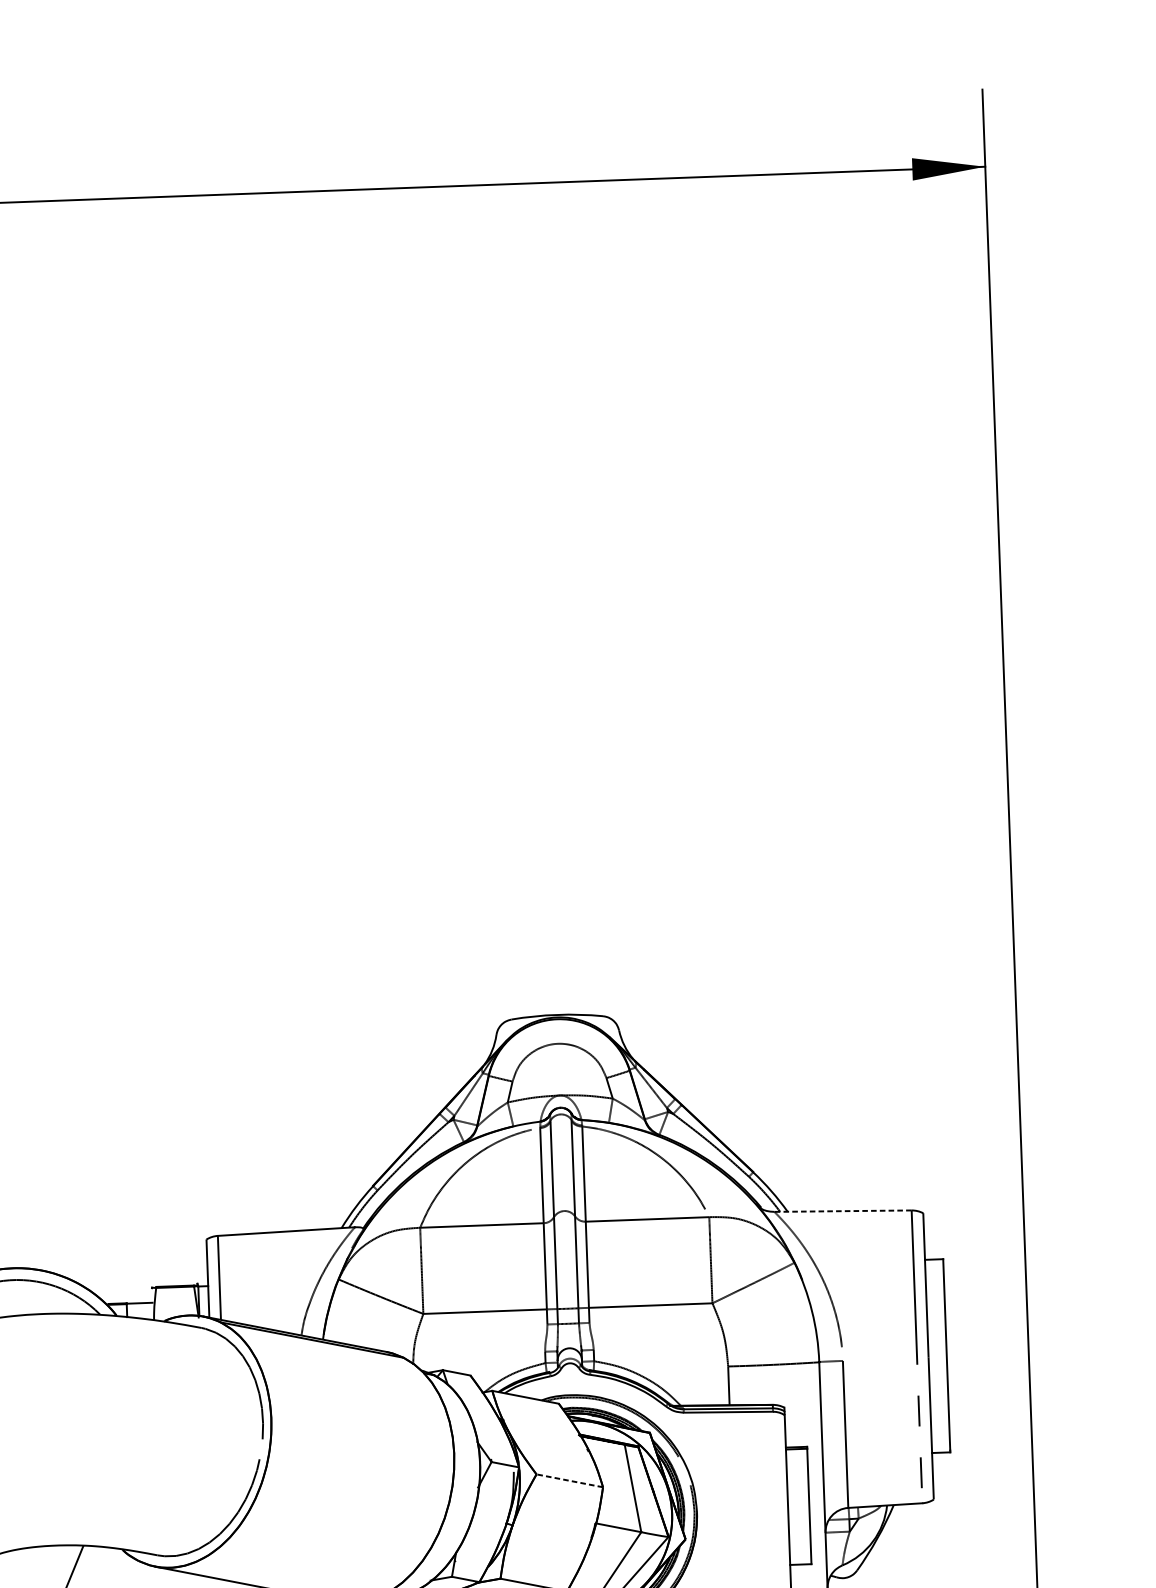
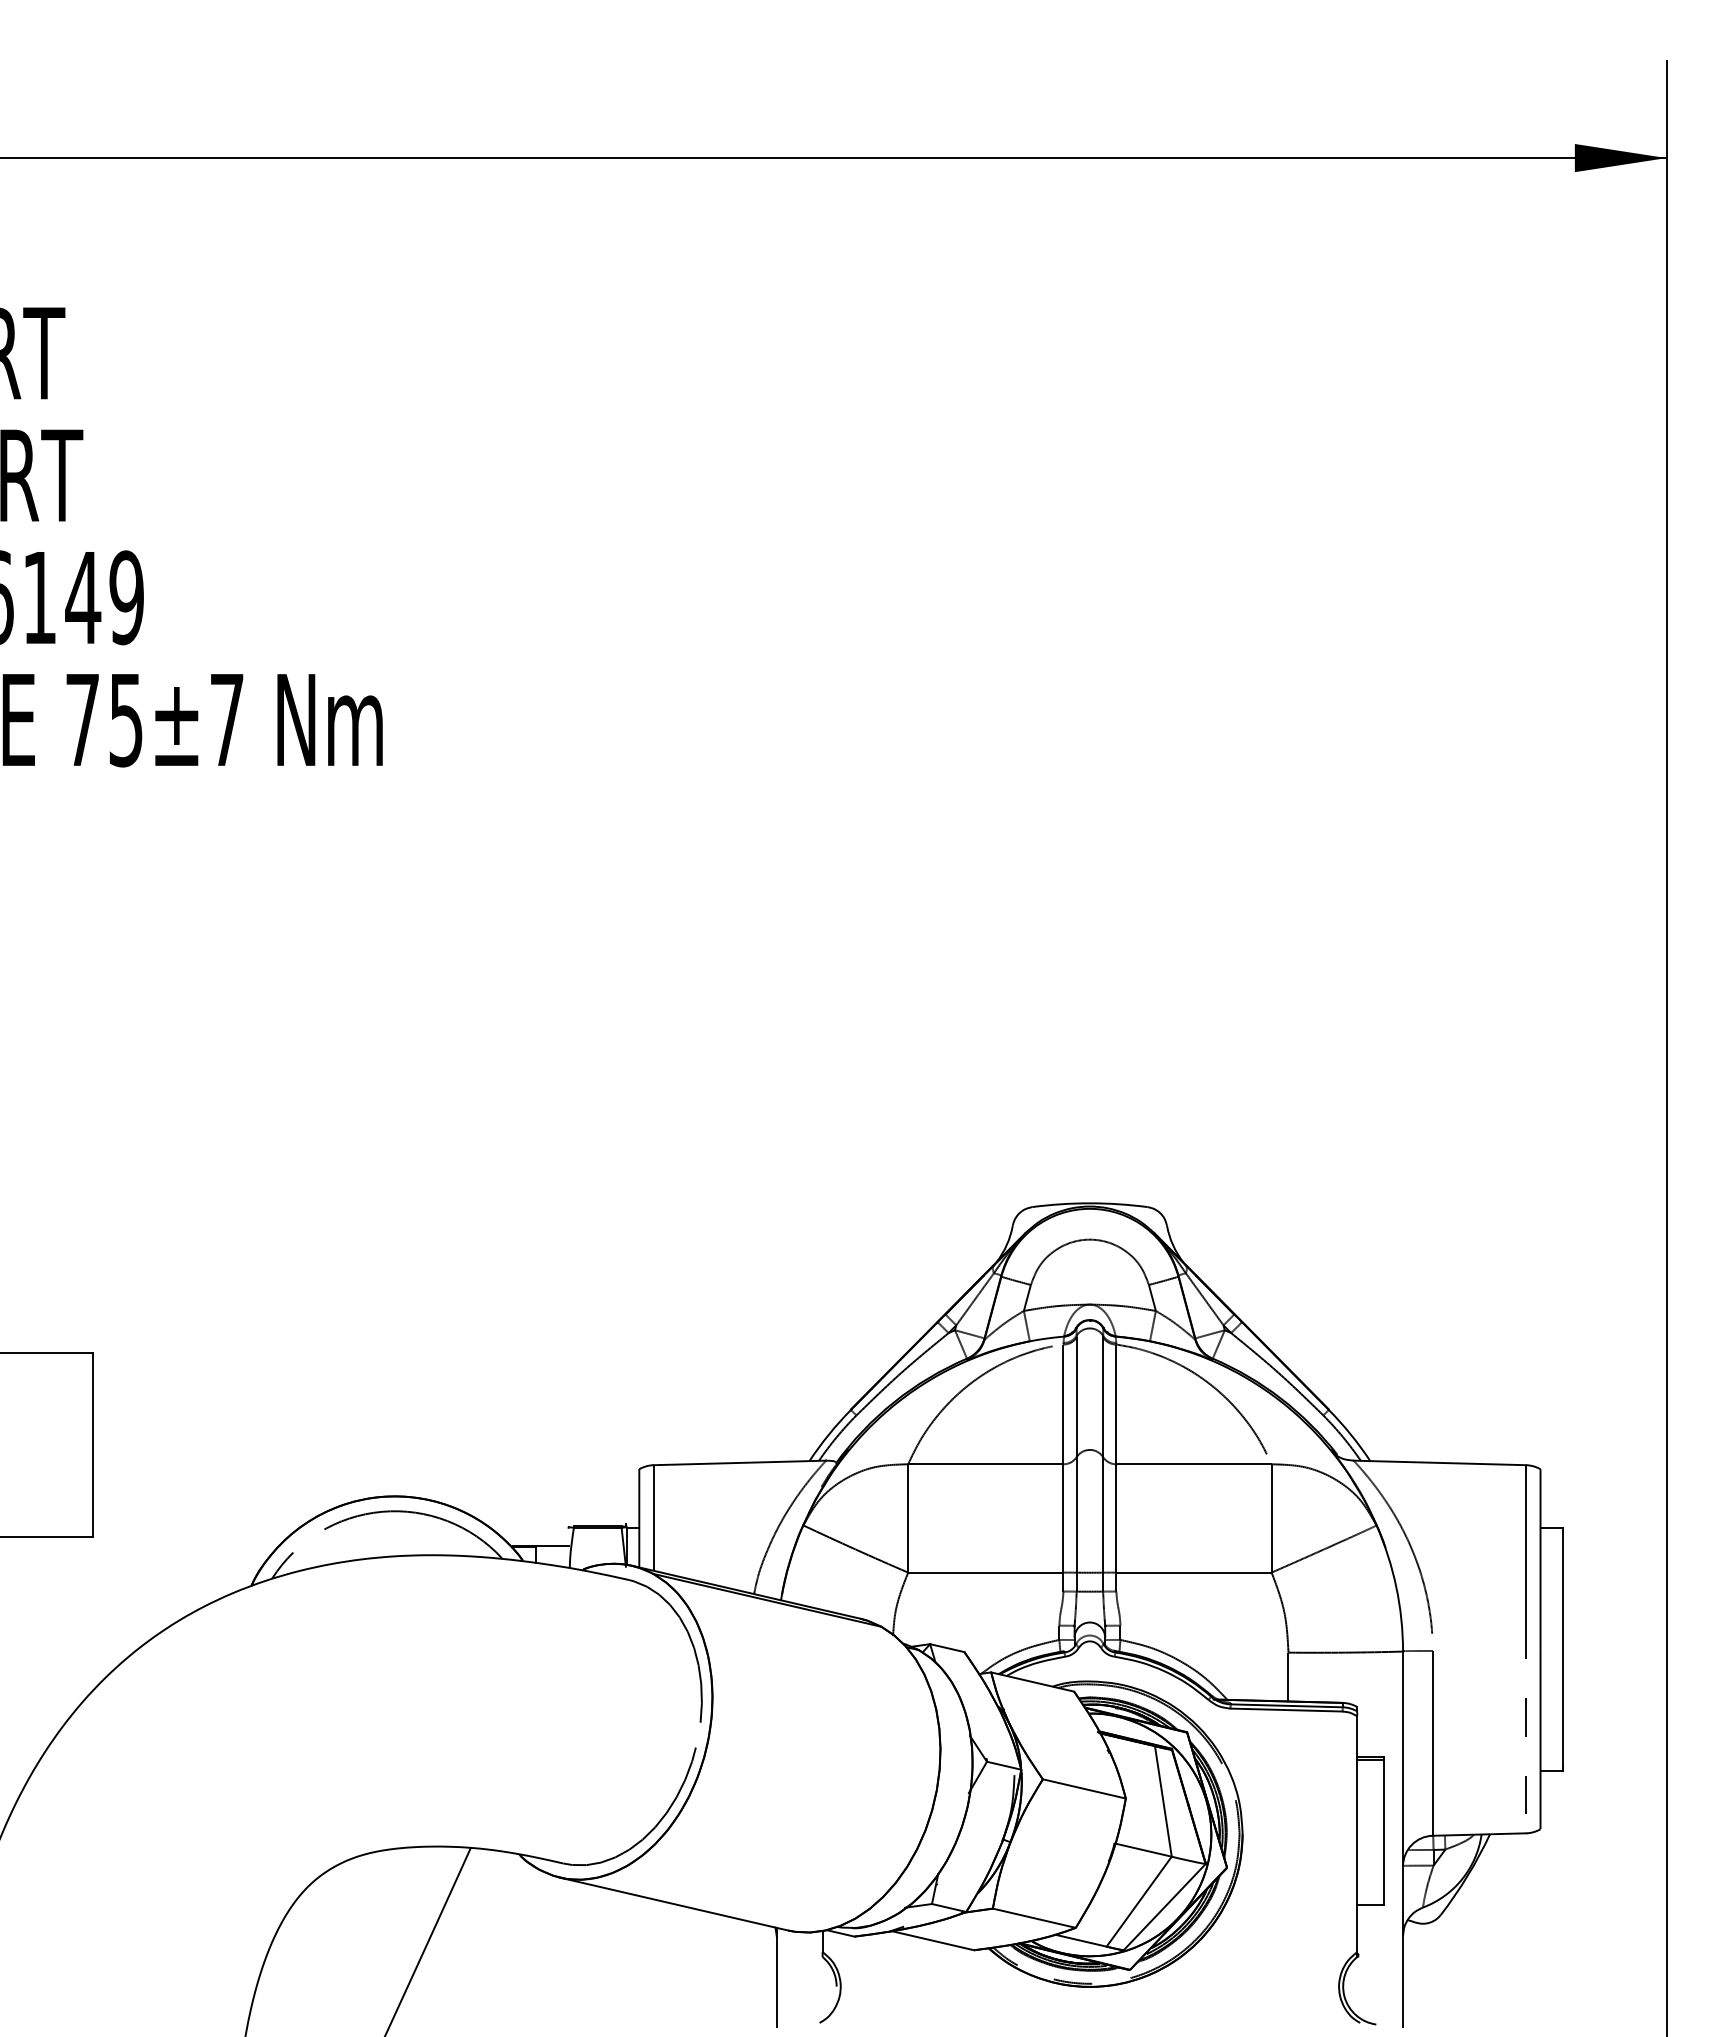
line: (842, 1210) -> (1439, 1462), dashed -> solid
line: (569, 1480) -> (1084, 1788), dashed -> solid

